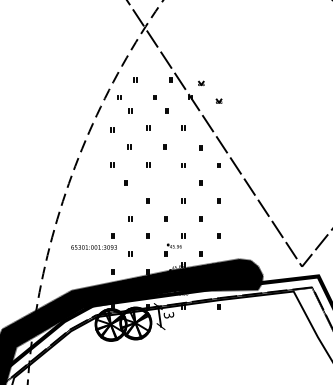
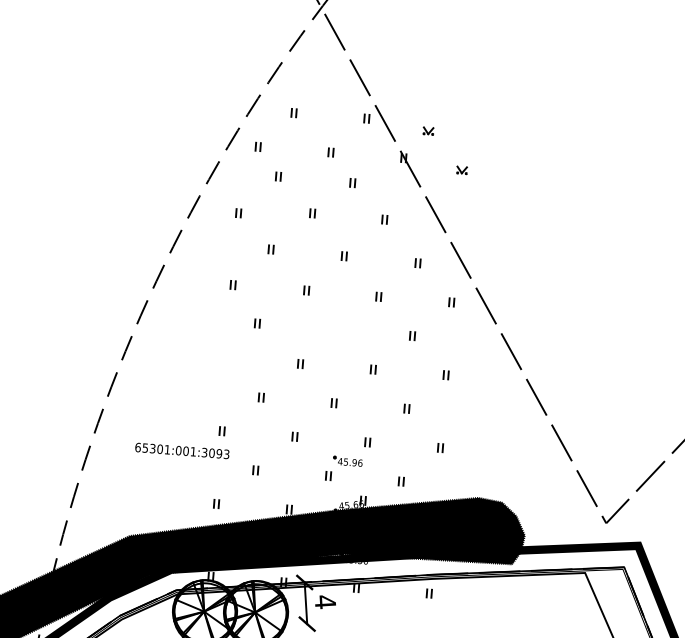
text: (168, 315) -> (324, 602), 3 -> 4

